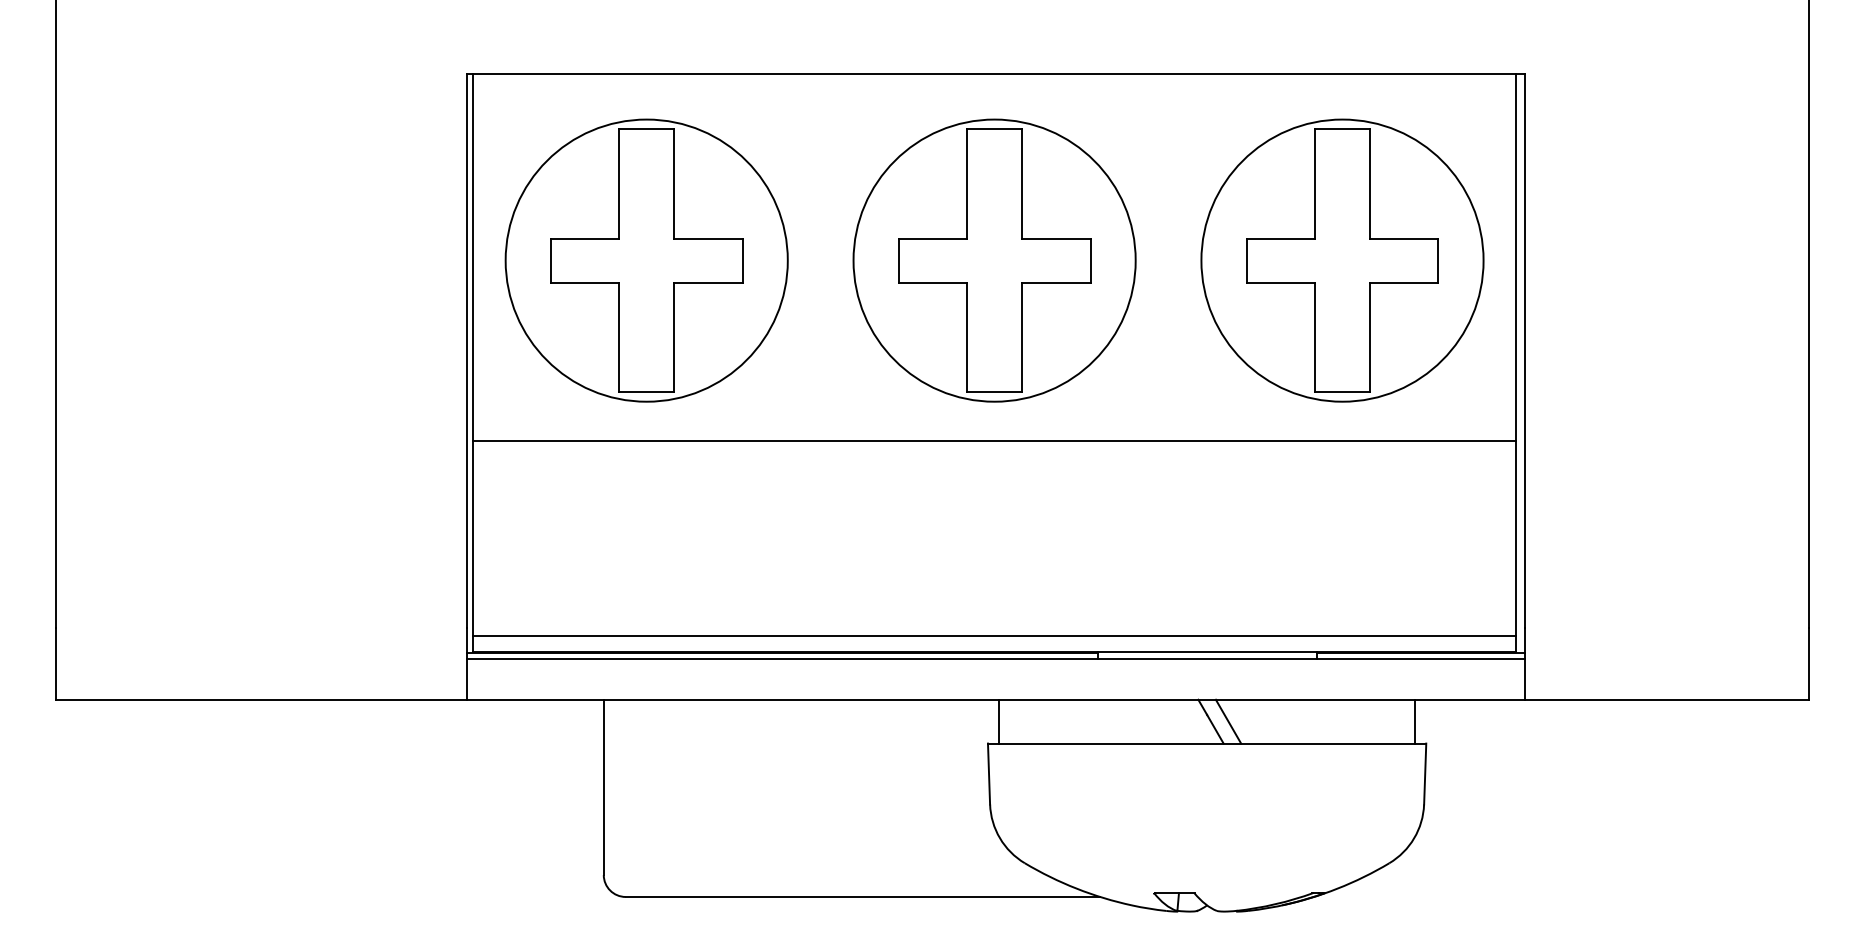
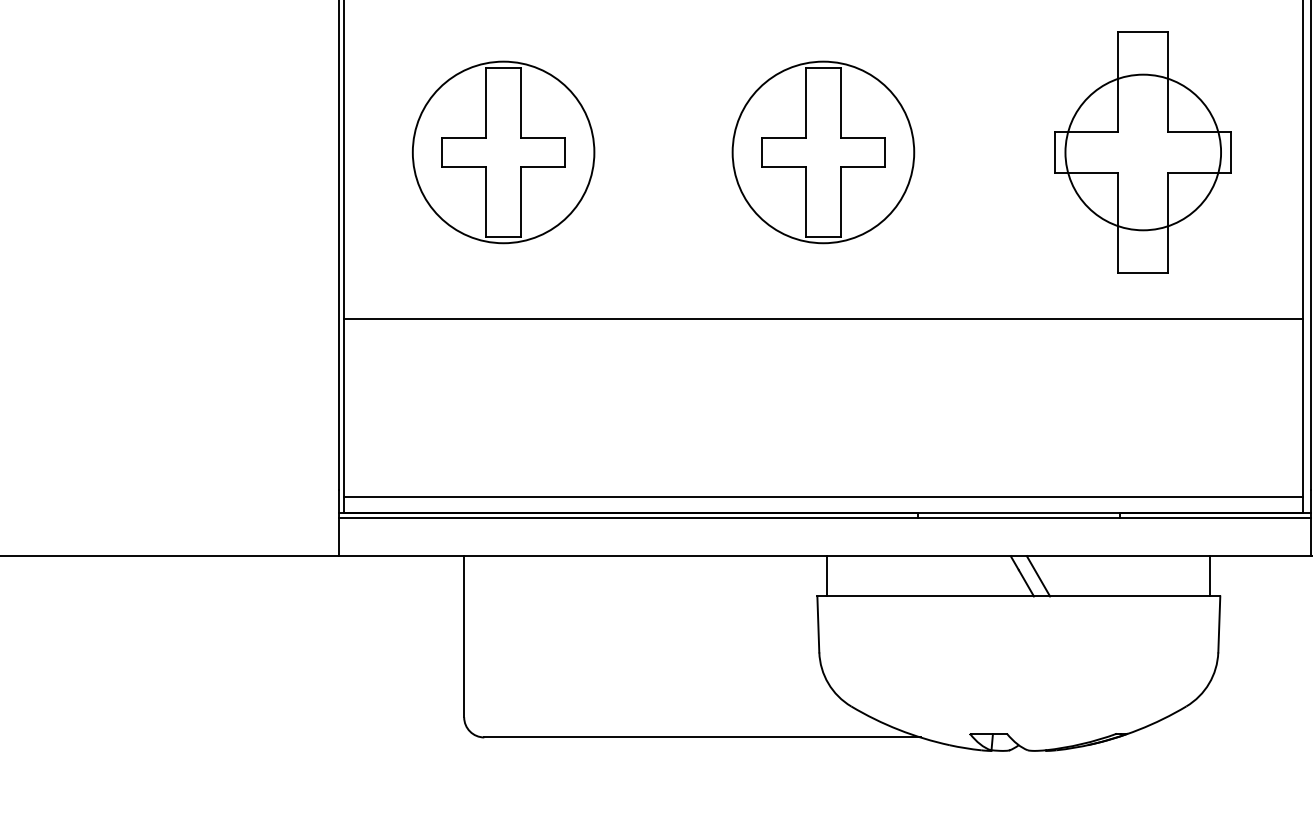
part: (646, 260) -> (503, 152), size x0.7
part: (994, 260) -> (823, 152), size x0.7
circle: (1342, 260) -> (1143, 152), size x0.6

